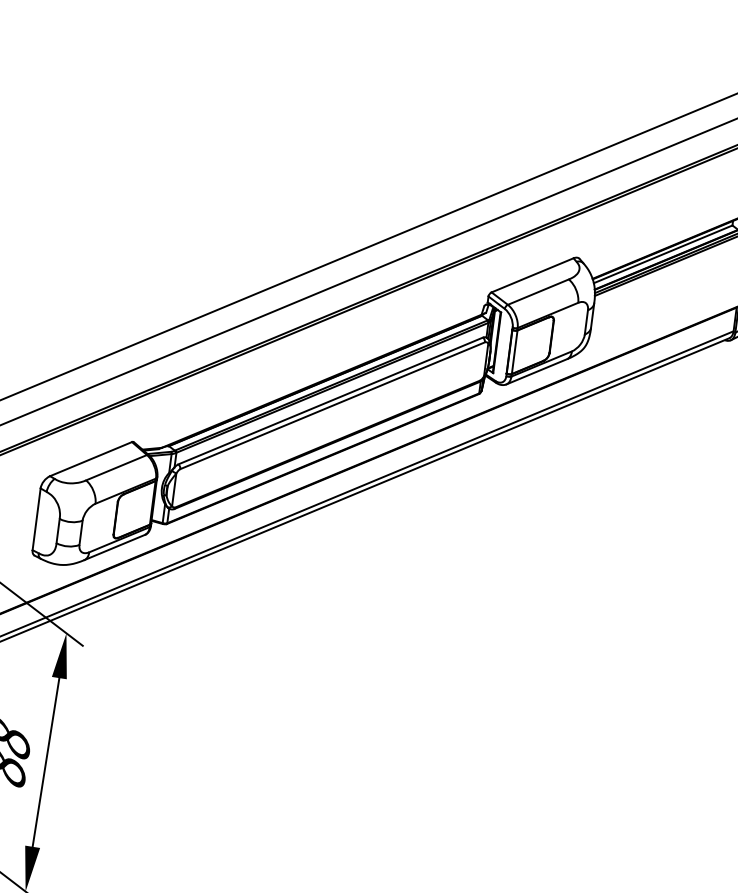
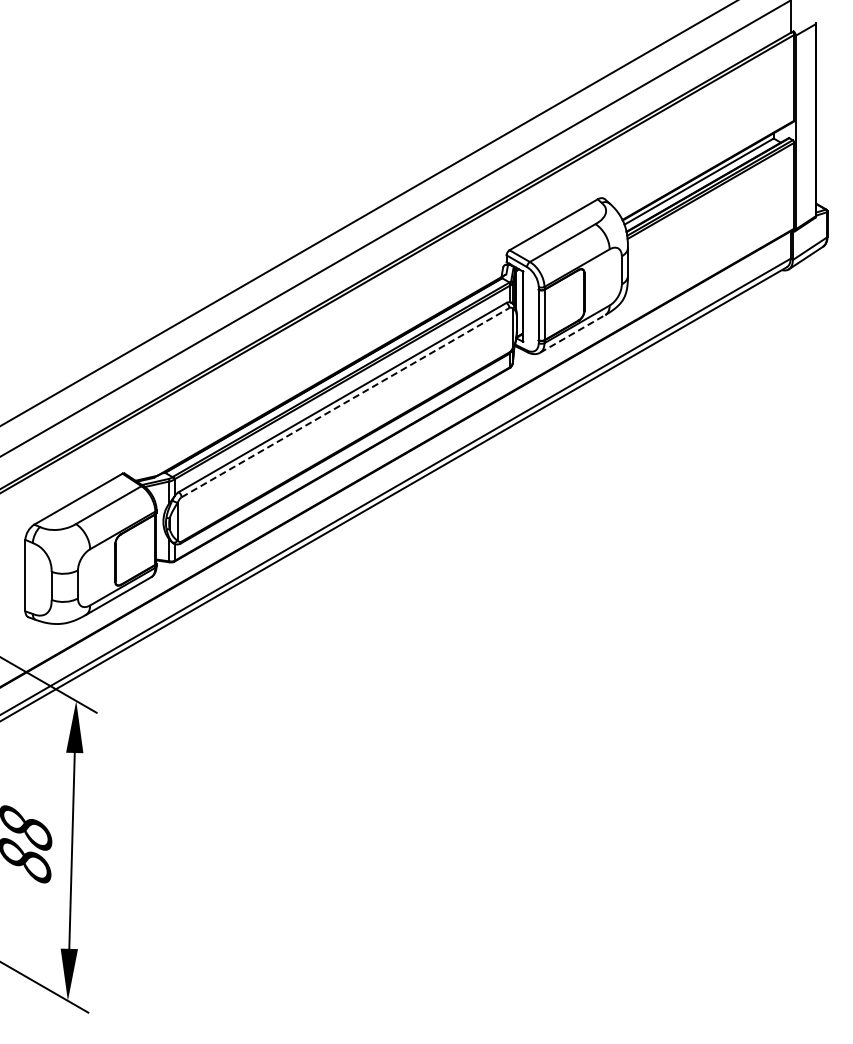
line: (536, 371) -> (572, 333), solid -> dashed
line: (332, 405) -> (345, 402), solid -> dashed

